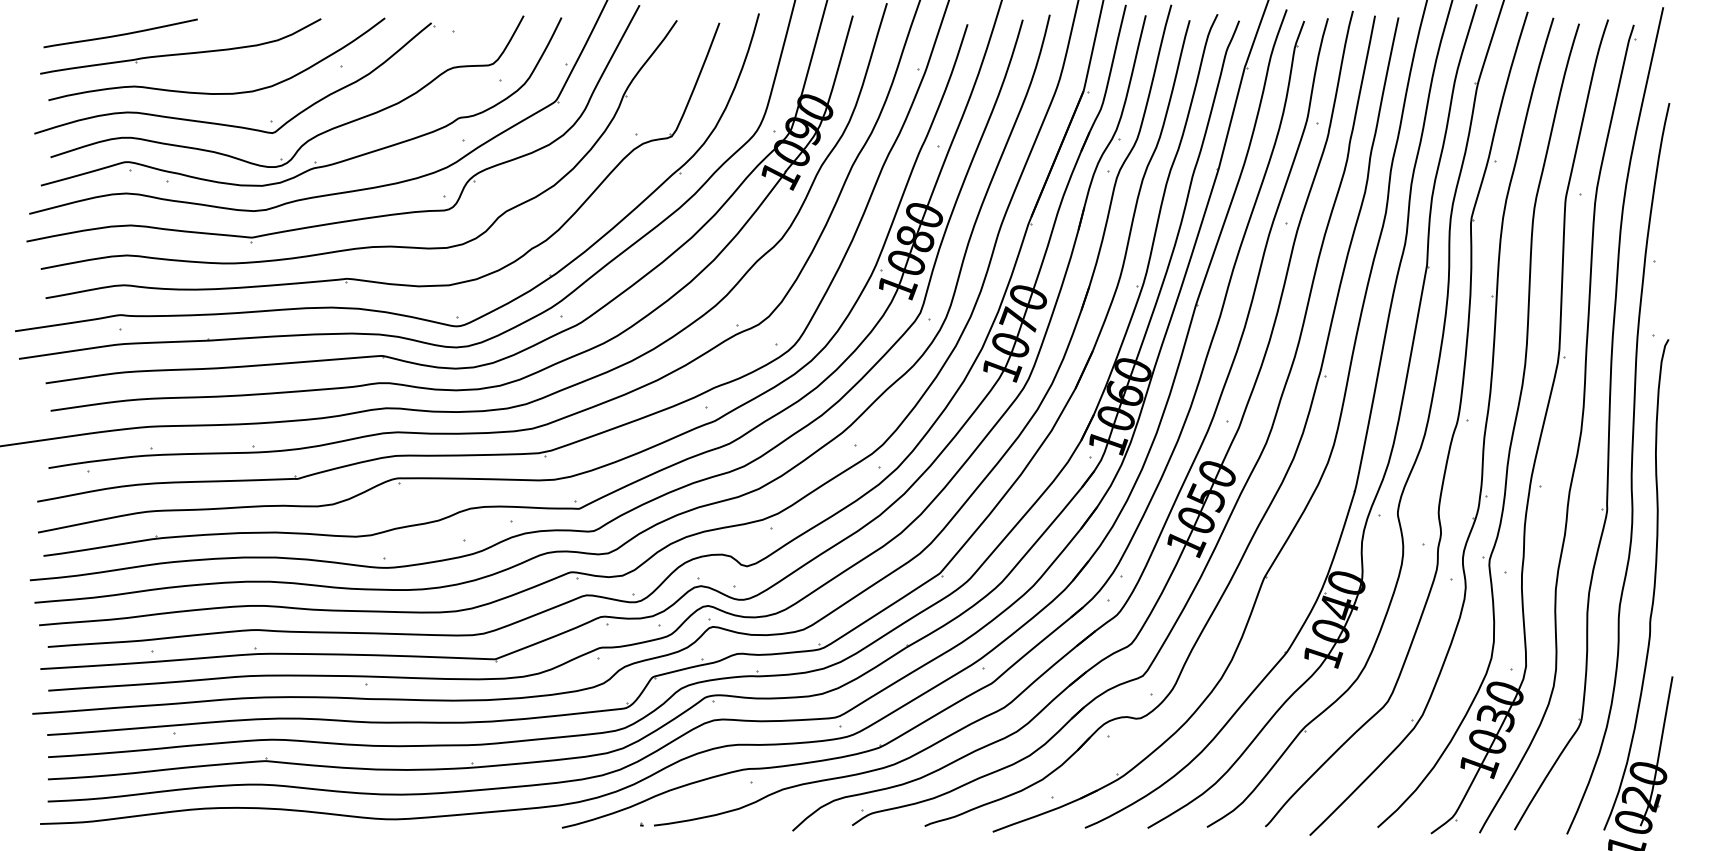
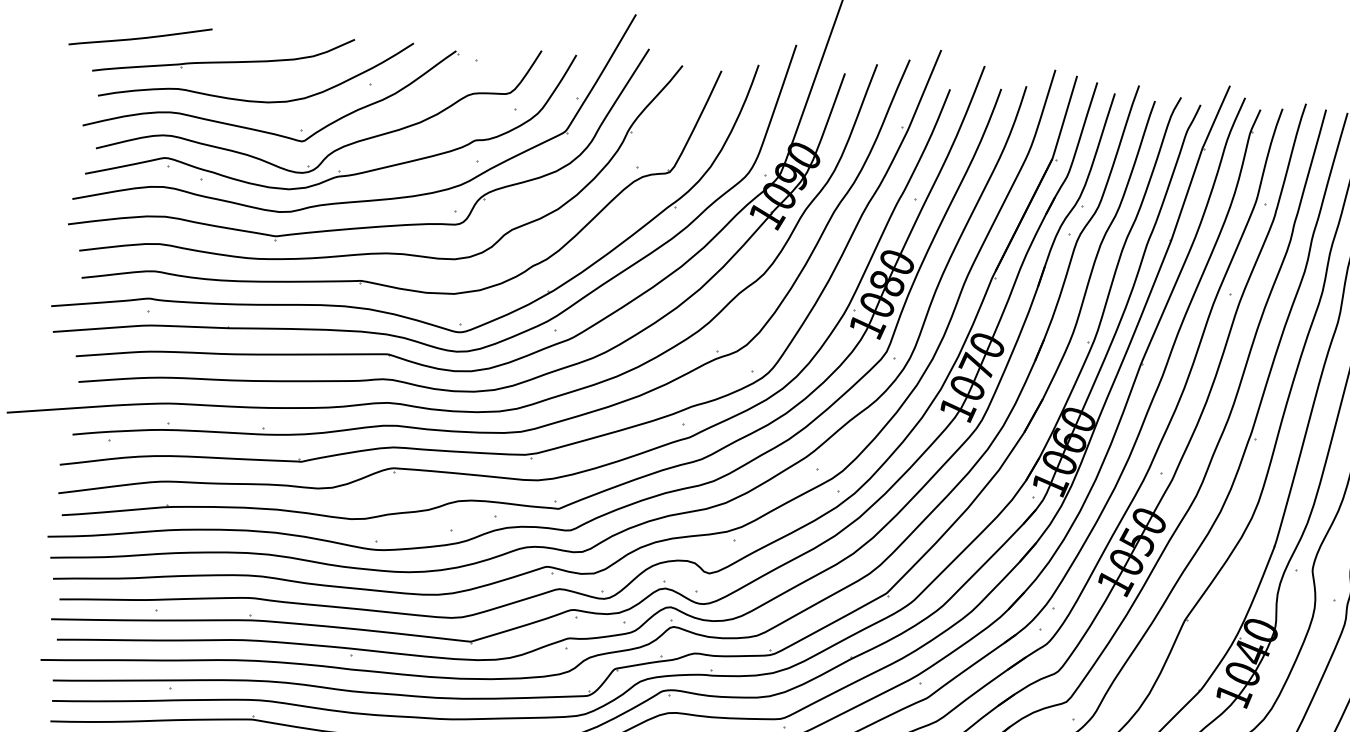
curve: (120, 34) -> (140, 37), moved

